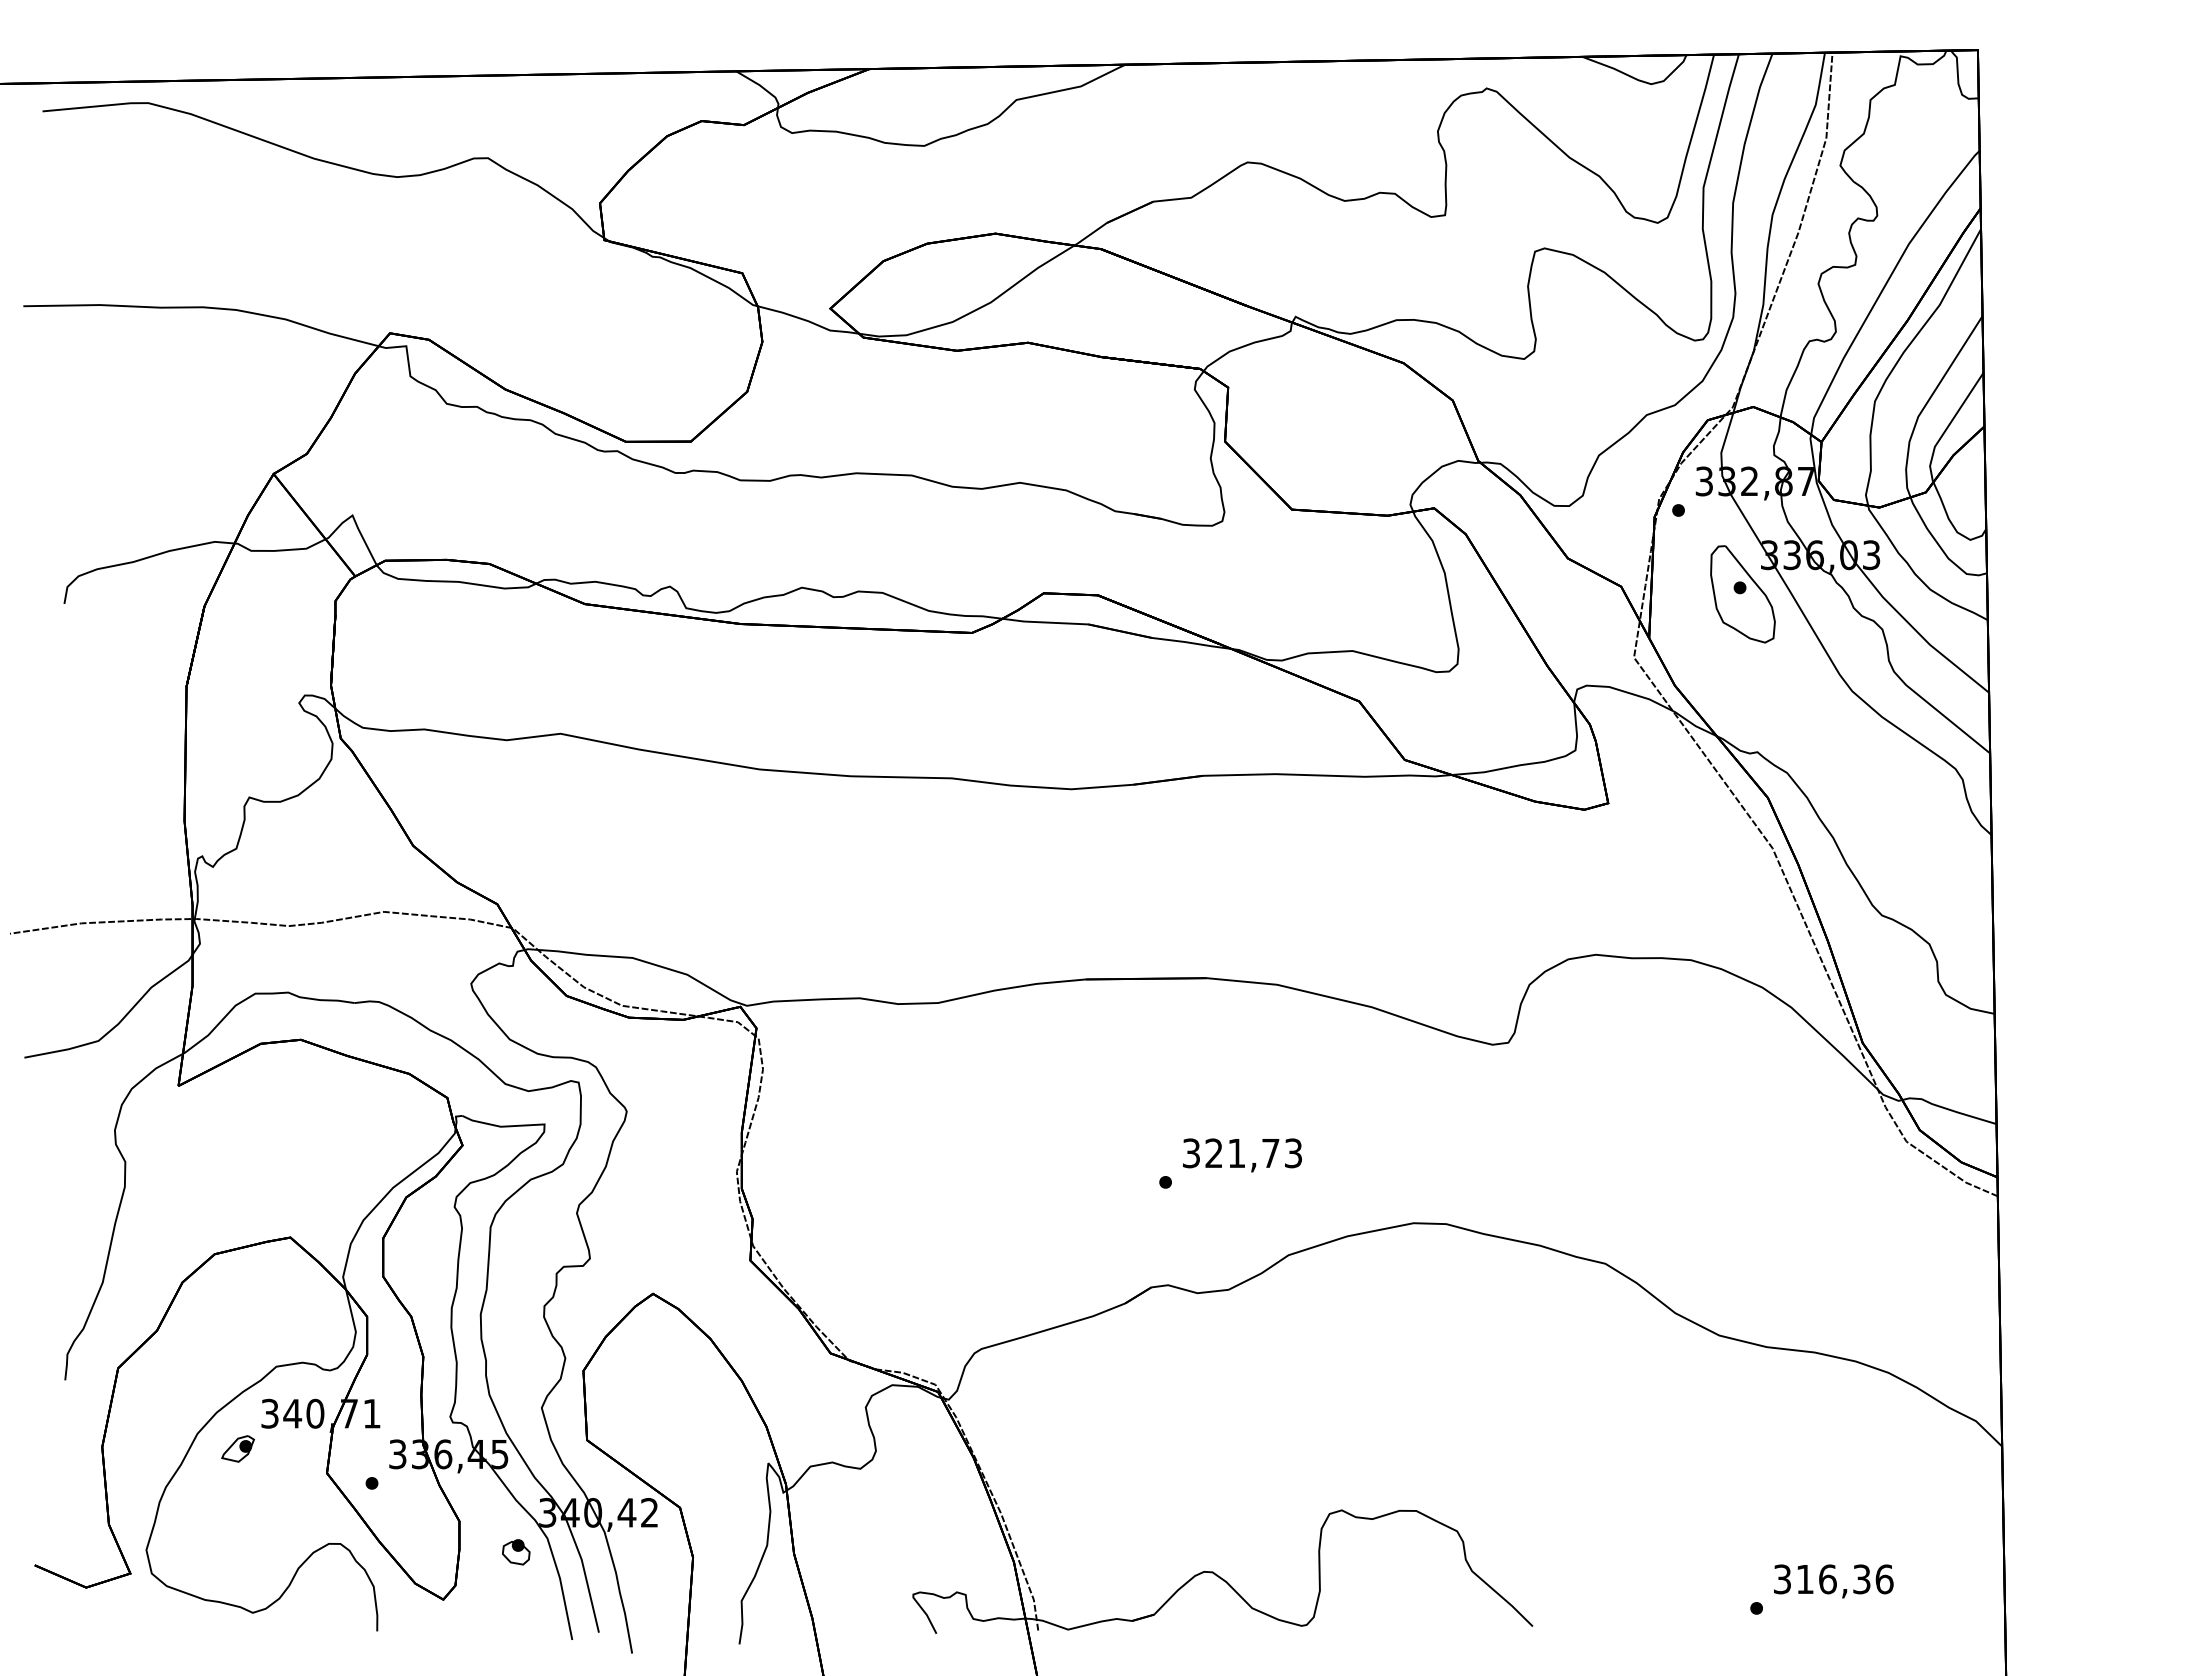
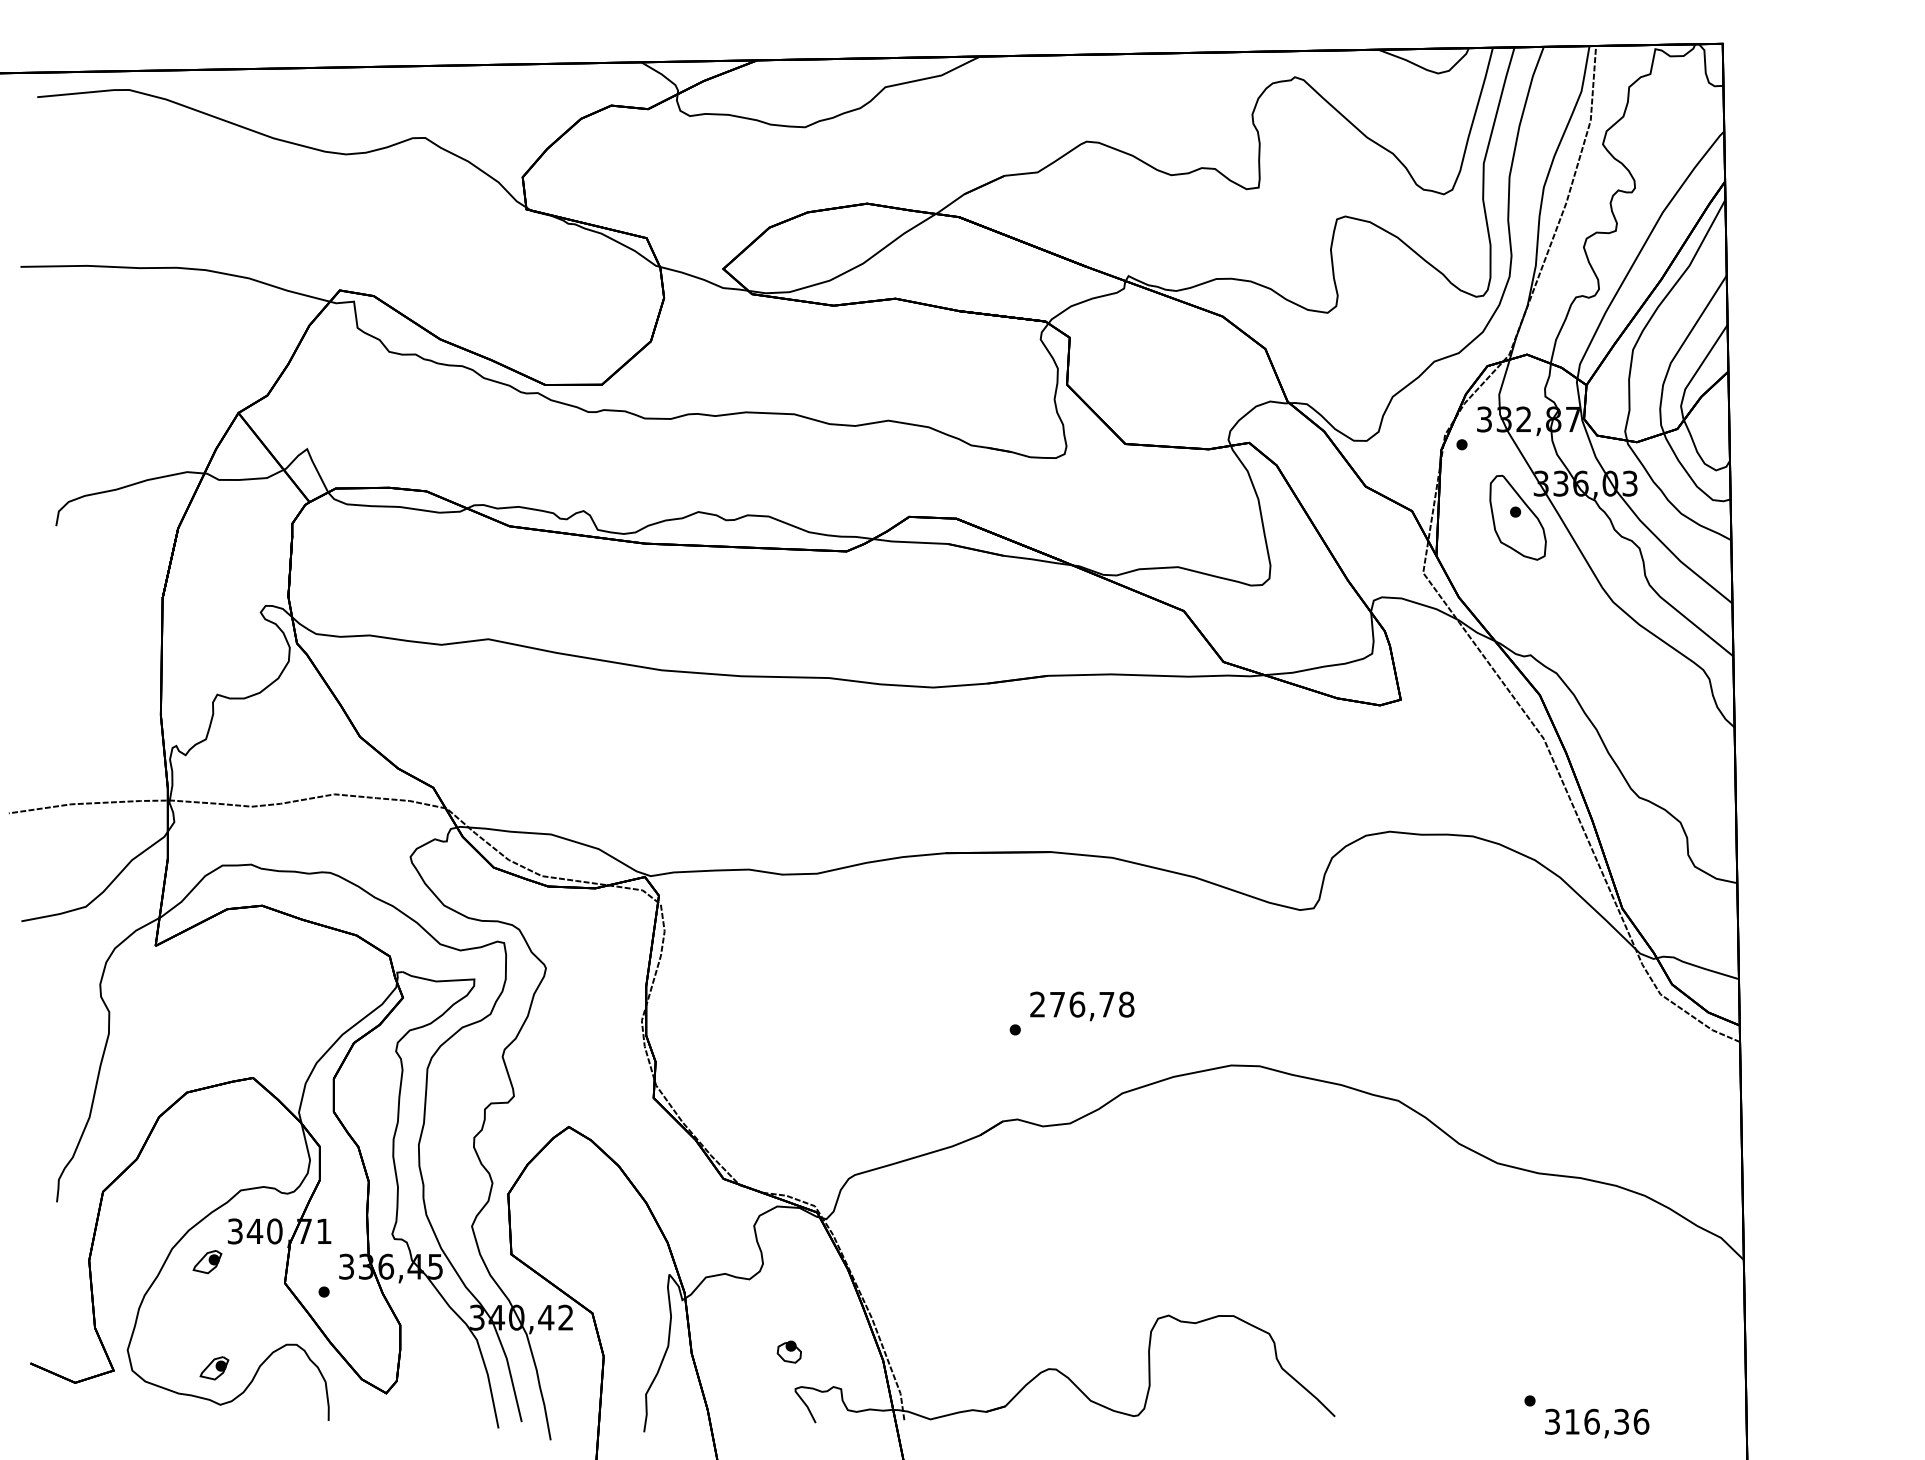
text: (1242, 1153) -> (1082, 1004), 321,73 -> 276,78
part: (516, 1552) -> (789, 1352), moved
part: (245, 1570) -> (213, 1367), added
text: (1833, 1581) -> (1596, 1423), moved

